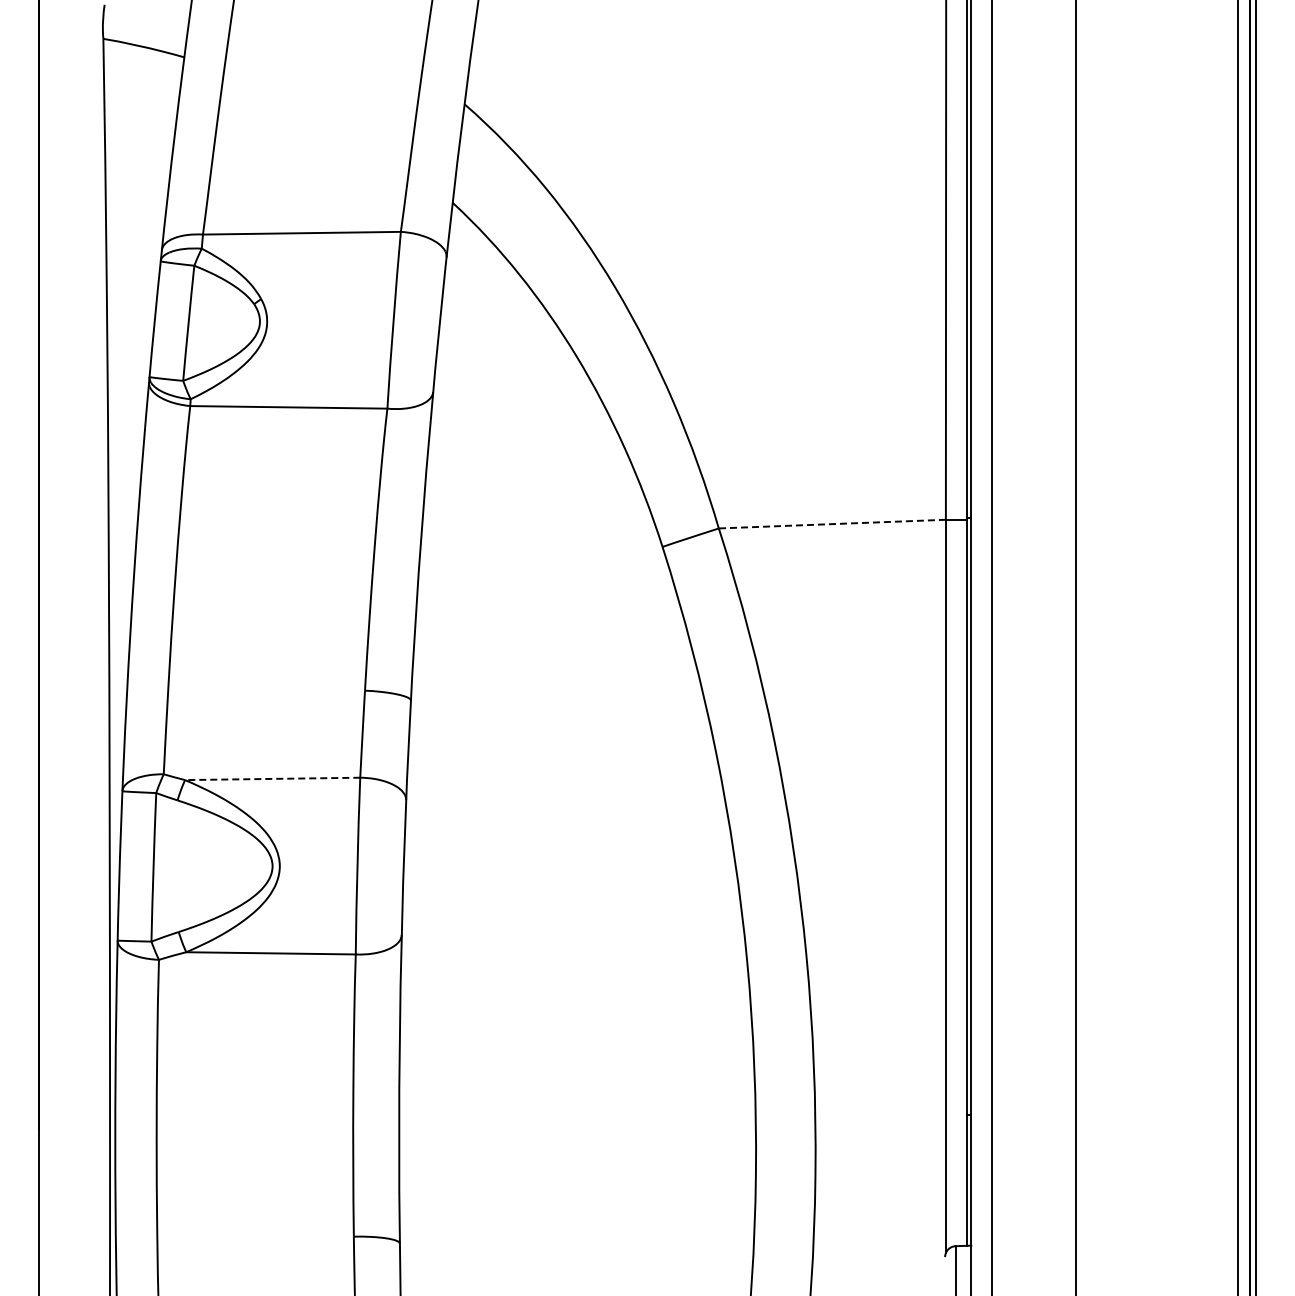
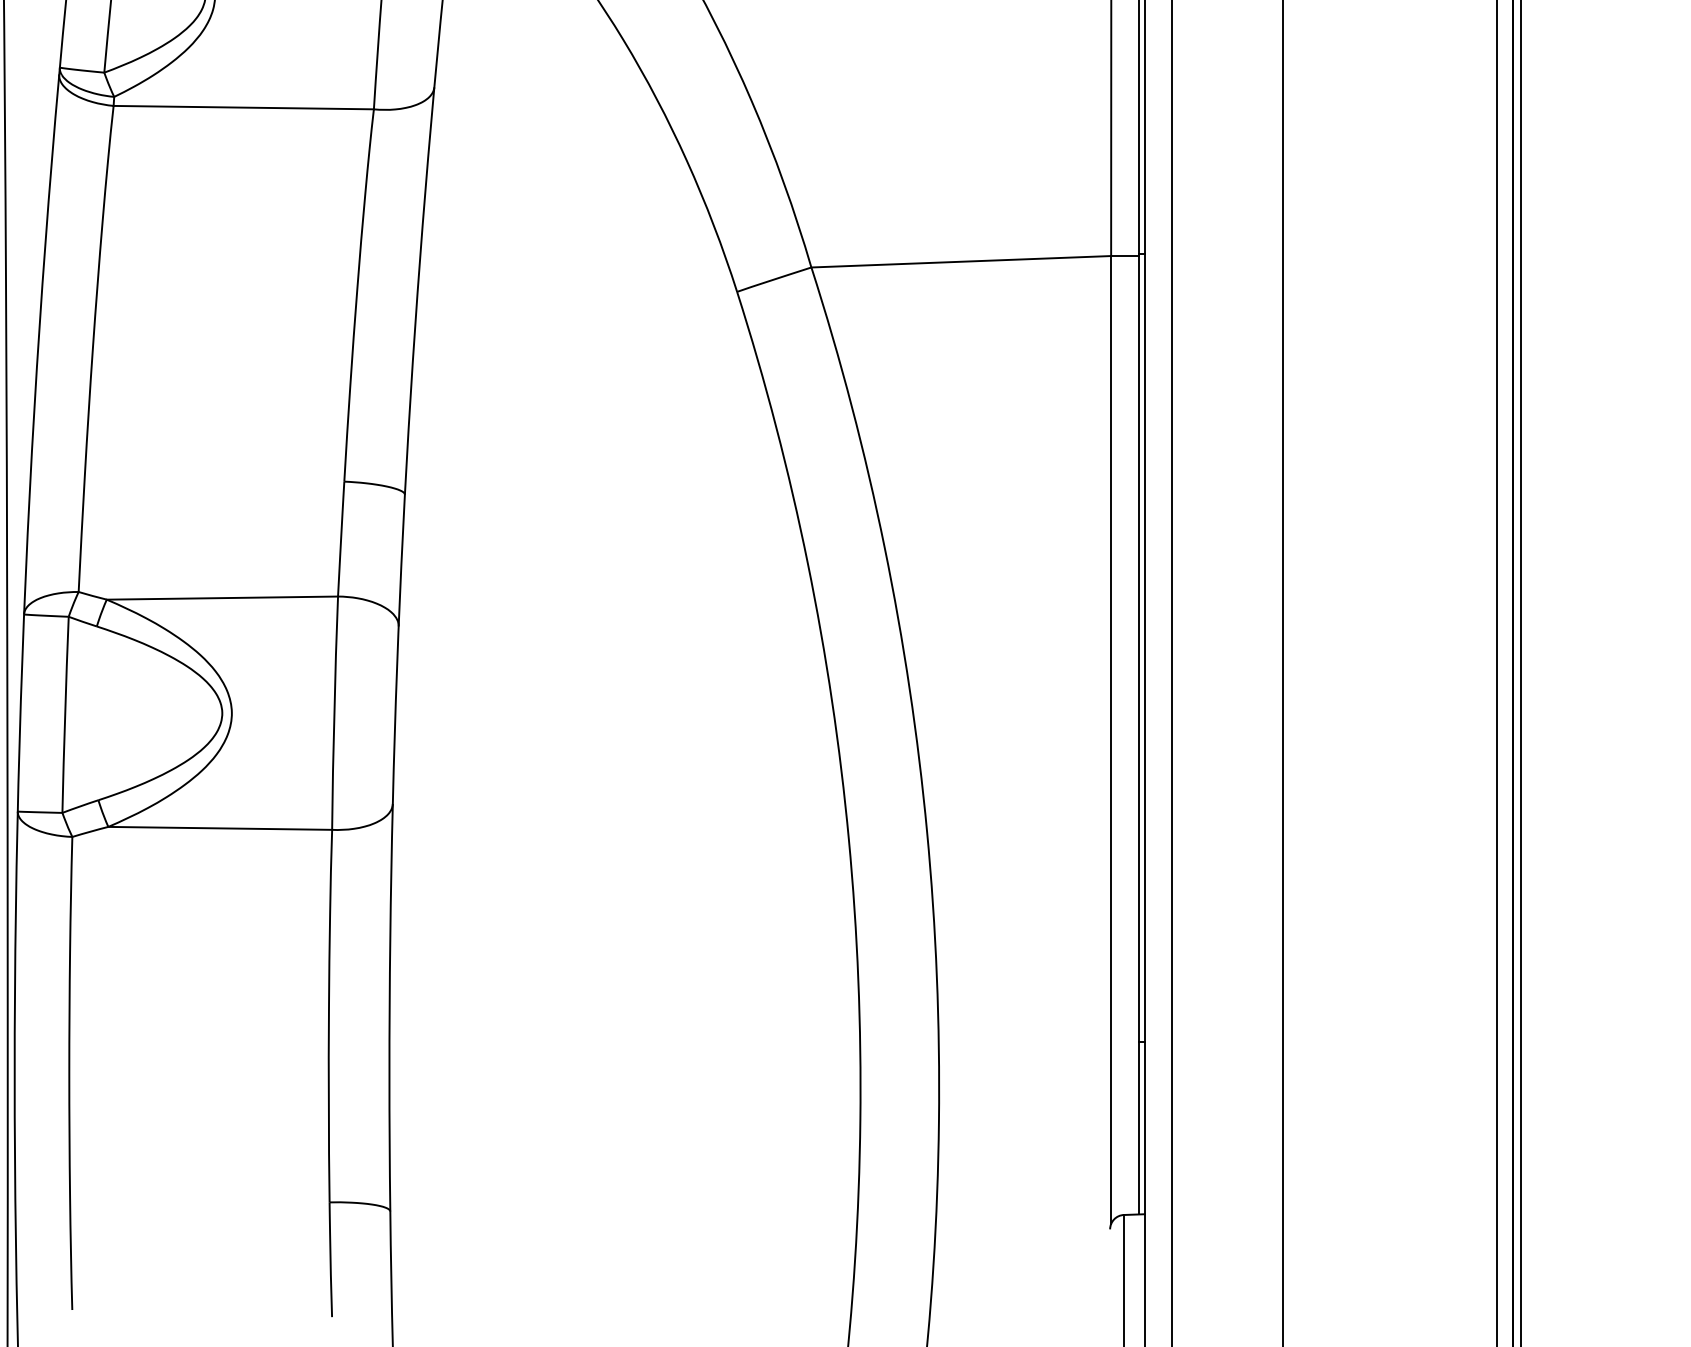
line: (832, 524) -> (961, 262), dashed -> solid
line: (272, 778) -> (222, 597), dashed -> solid

